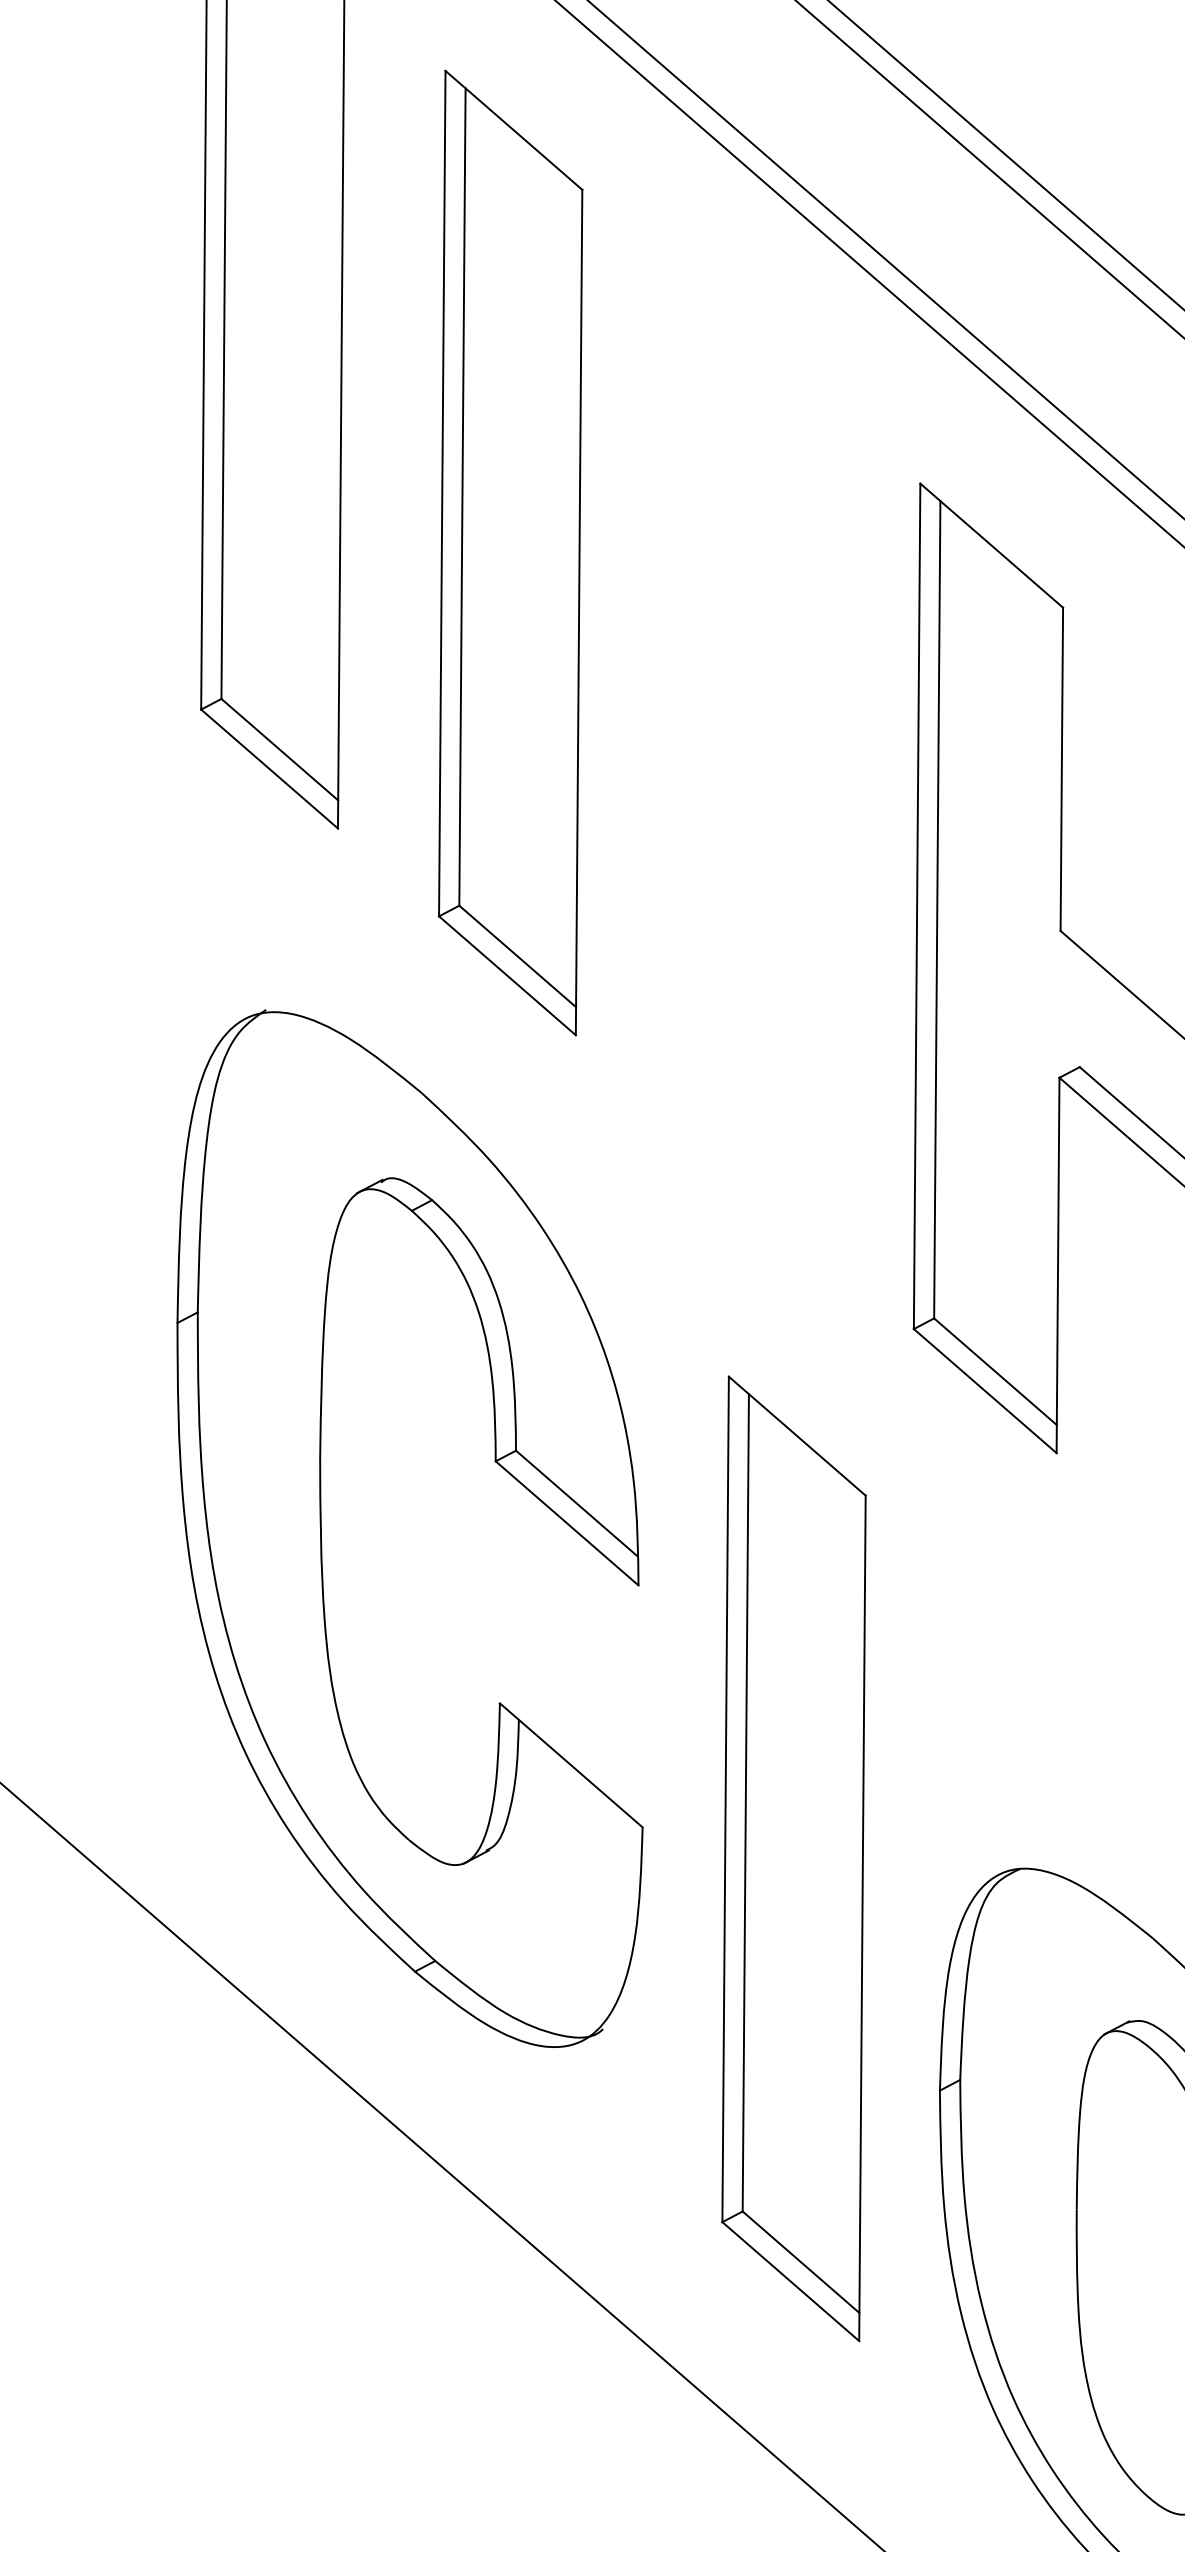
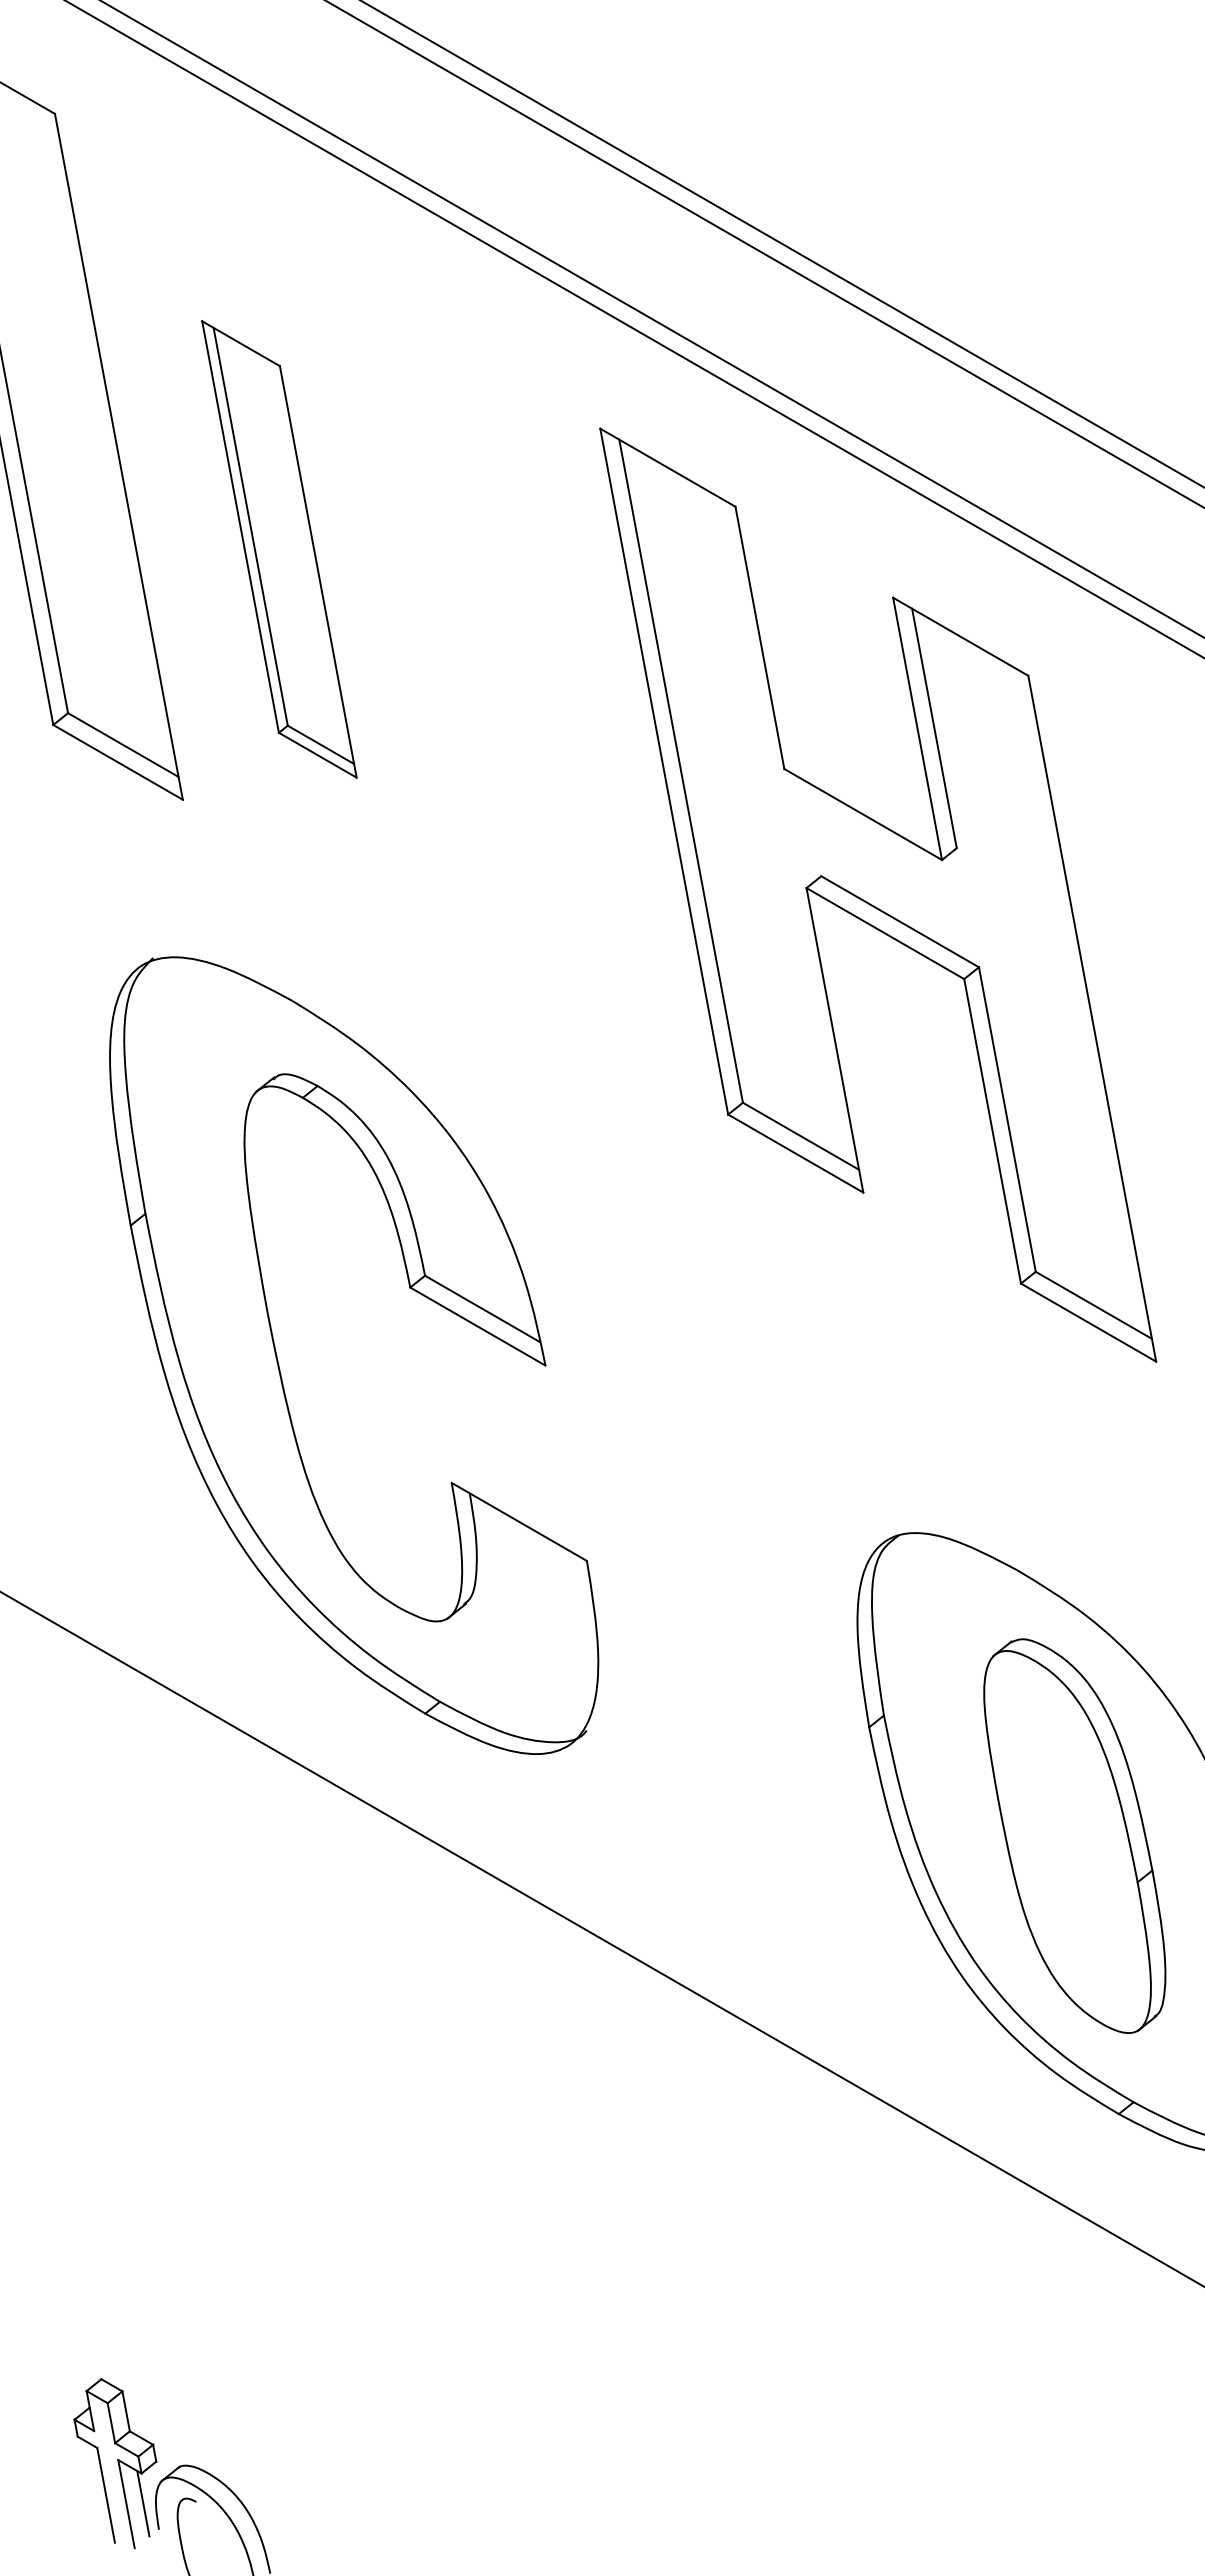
part: (510, 553) -> (279, 549), size x0.6
part: (794, 1858) -> (714, 1562), removed

